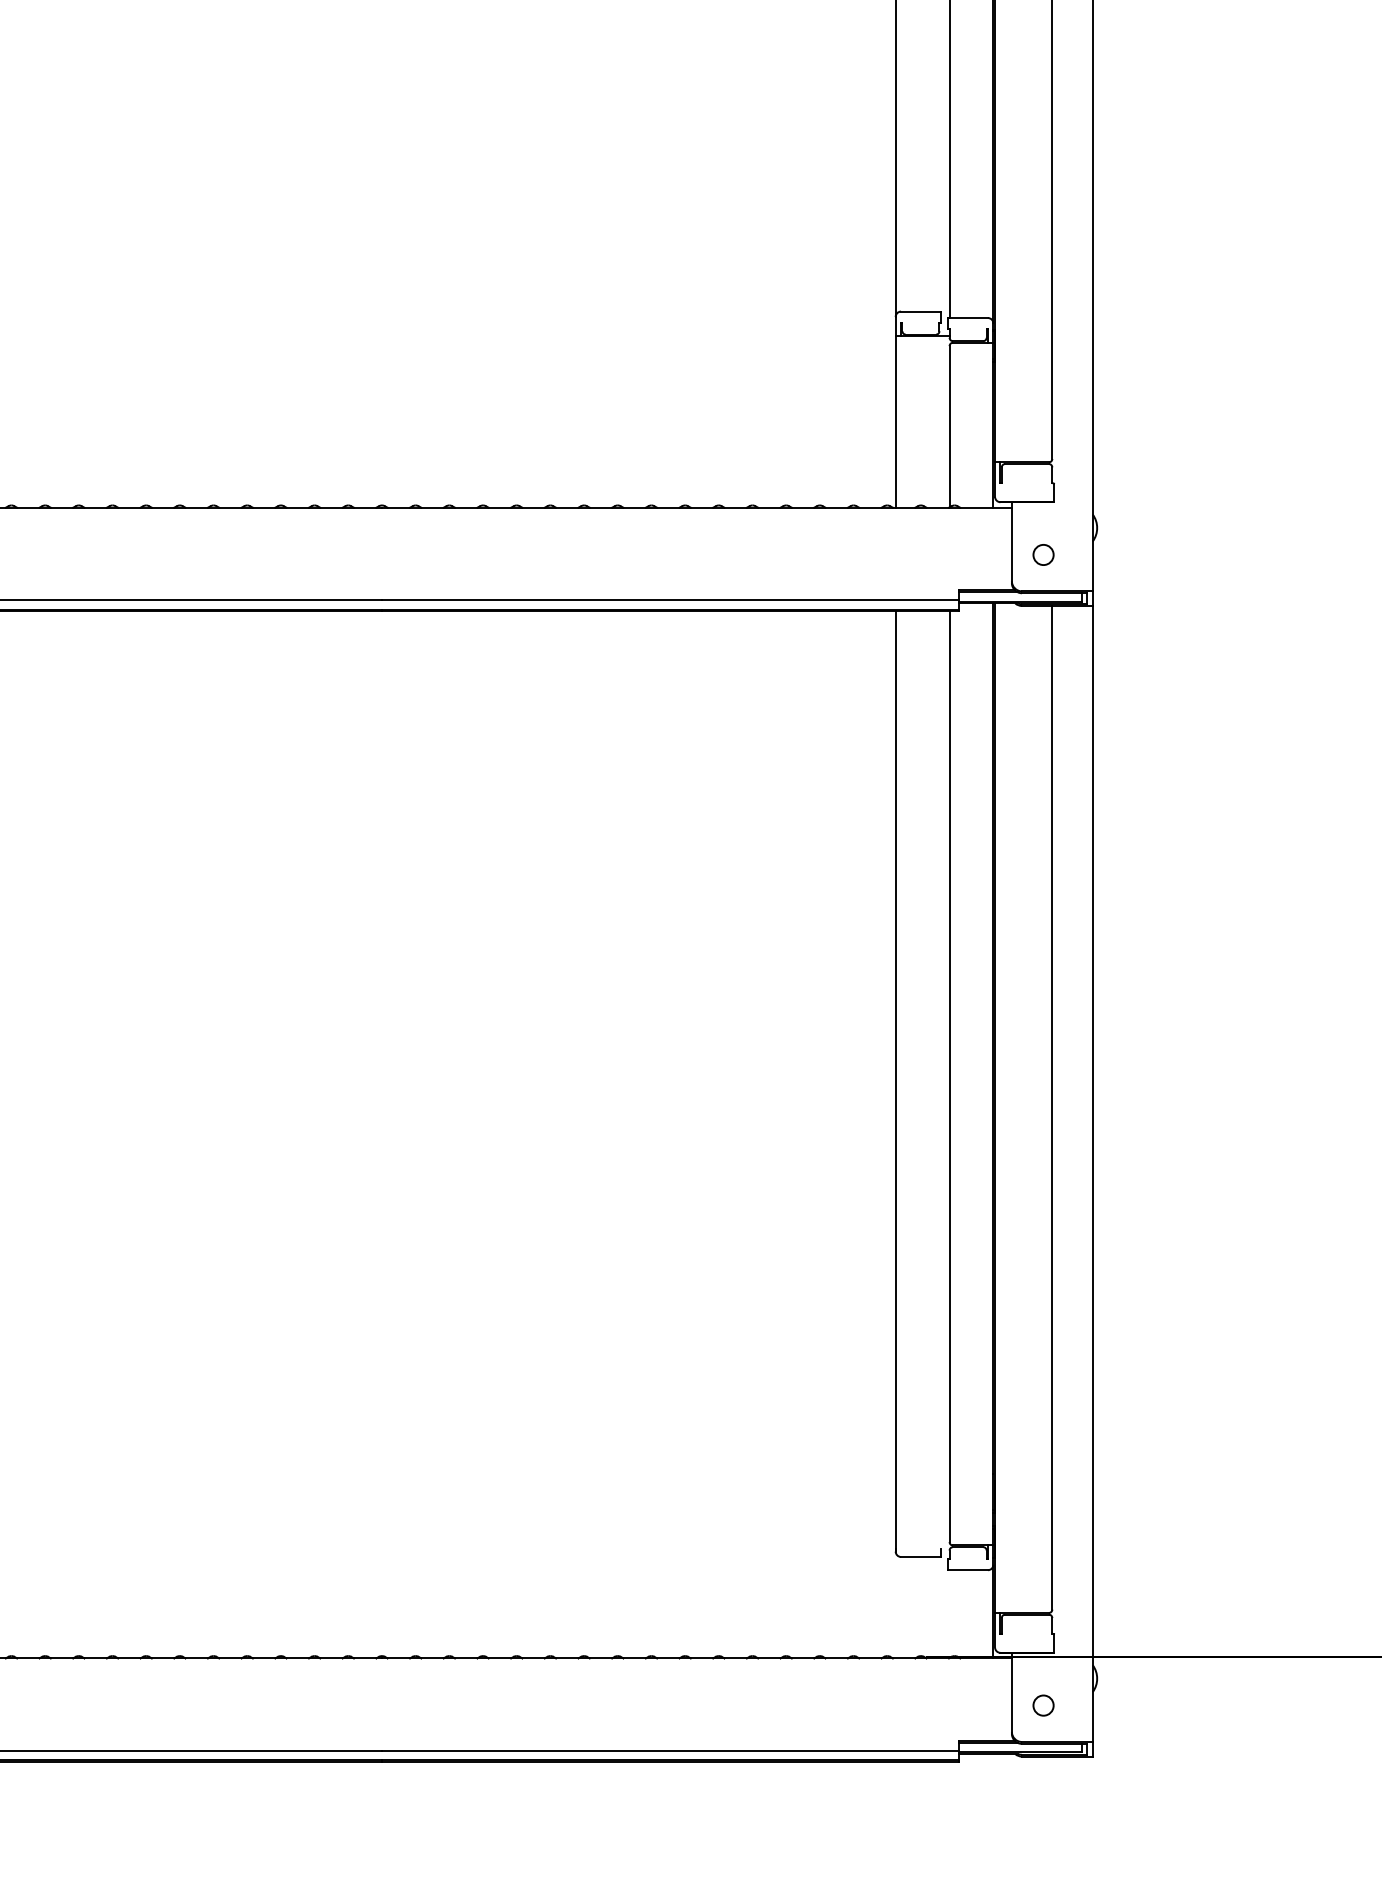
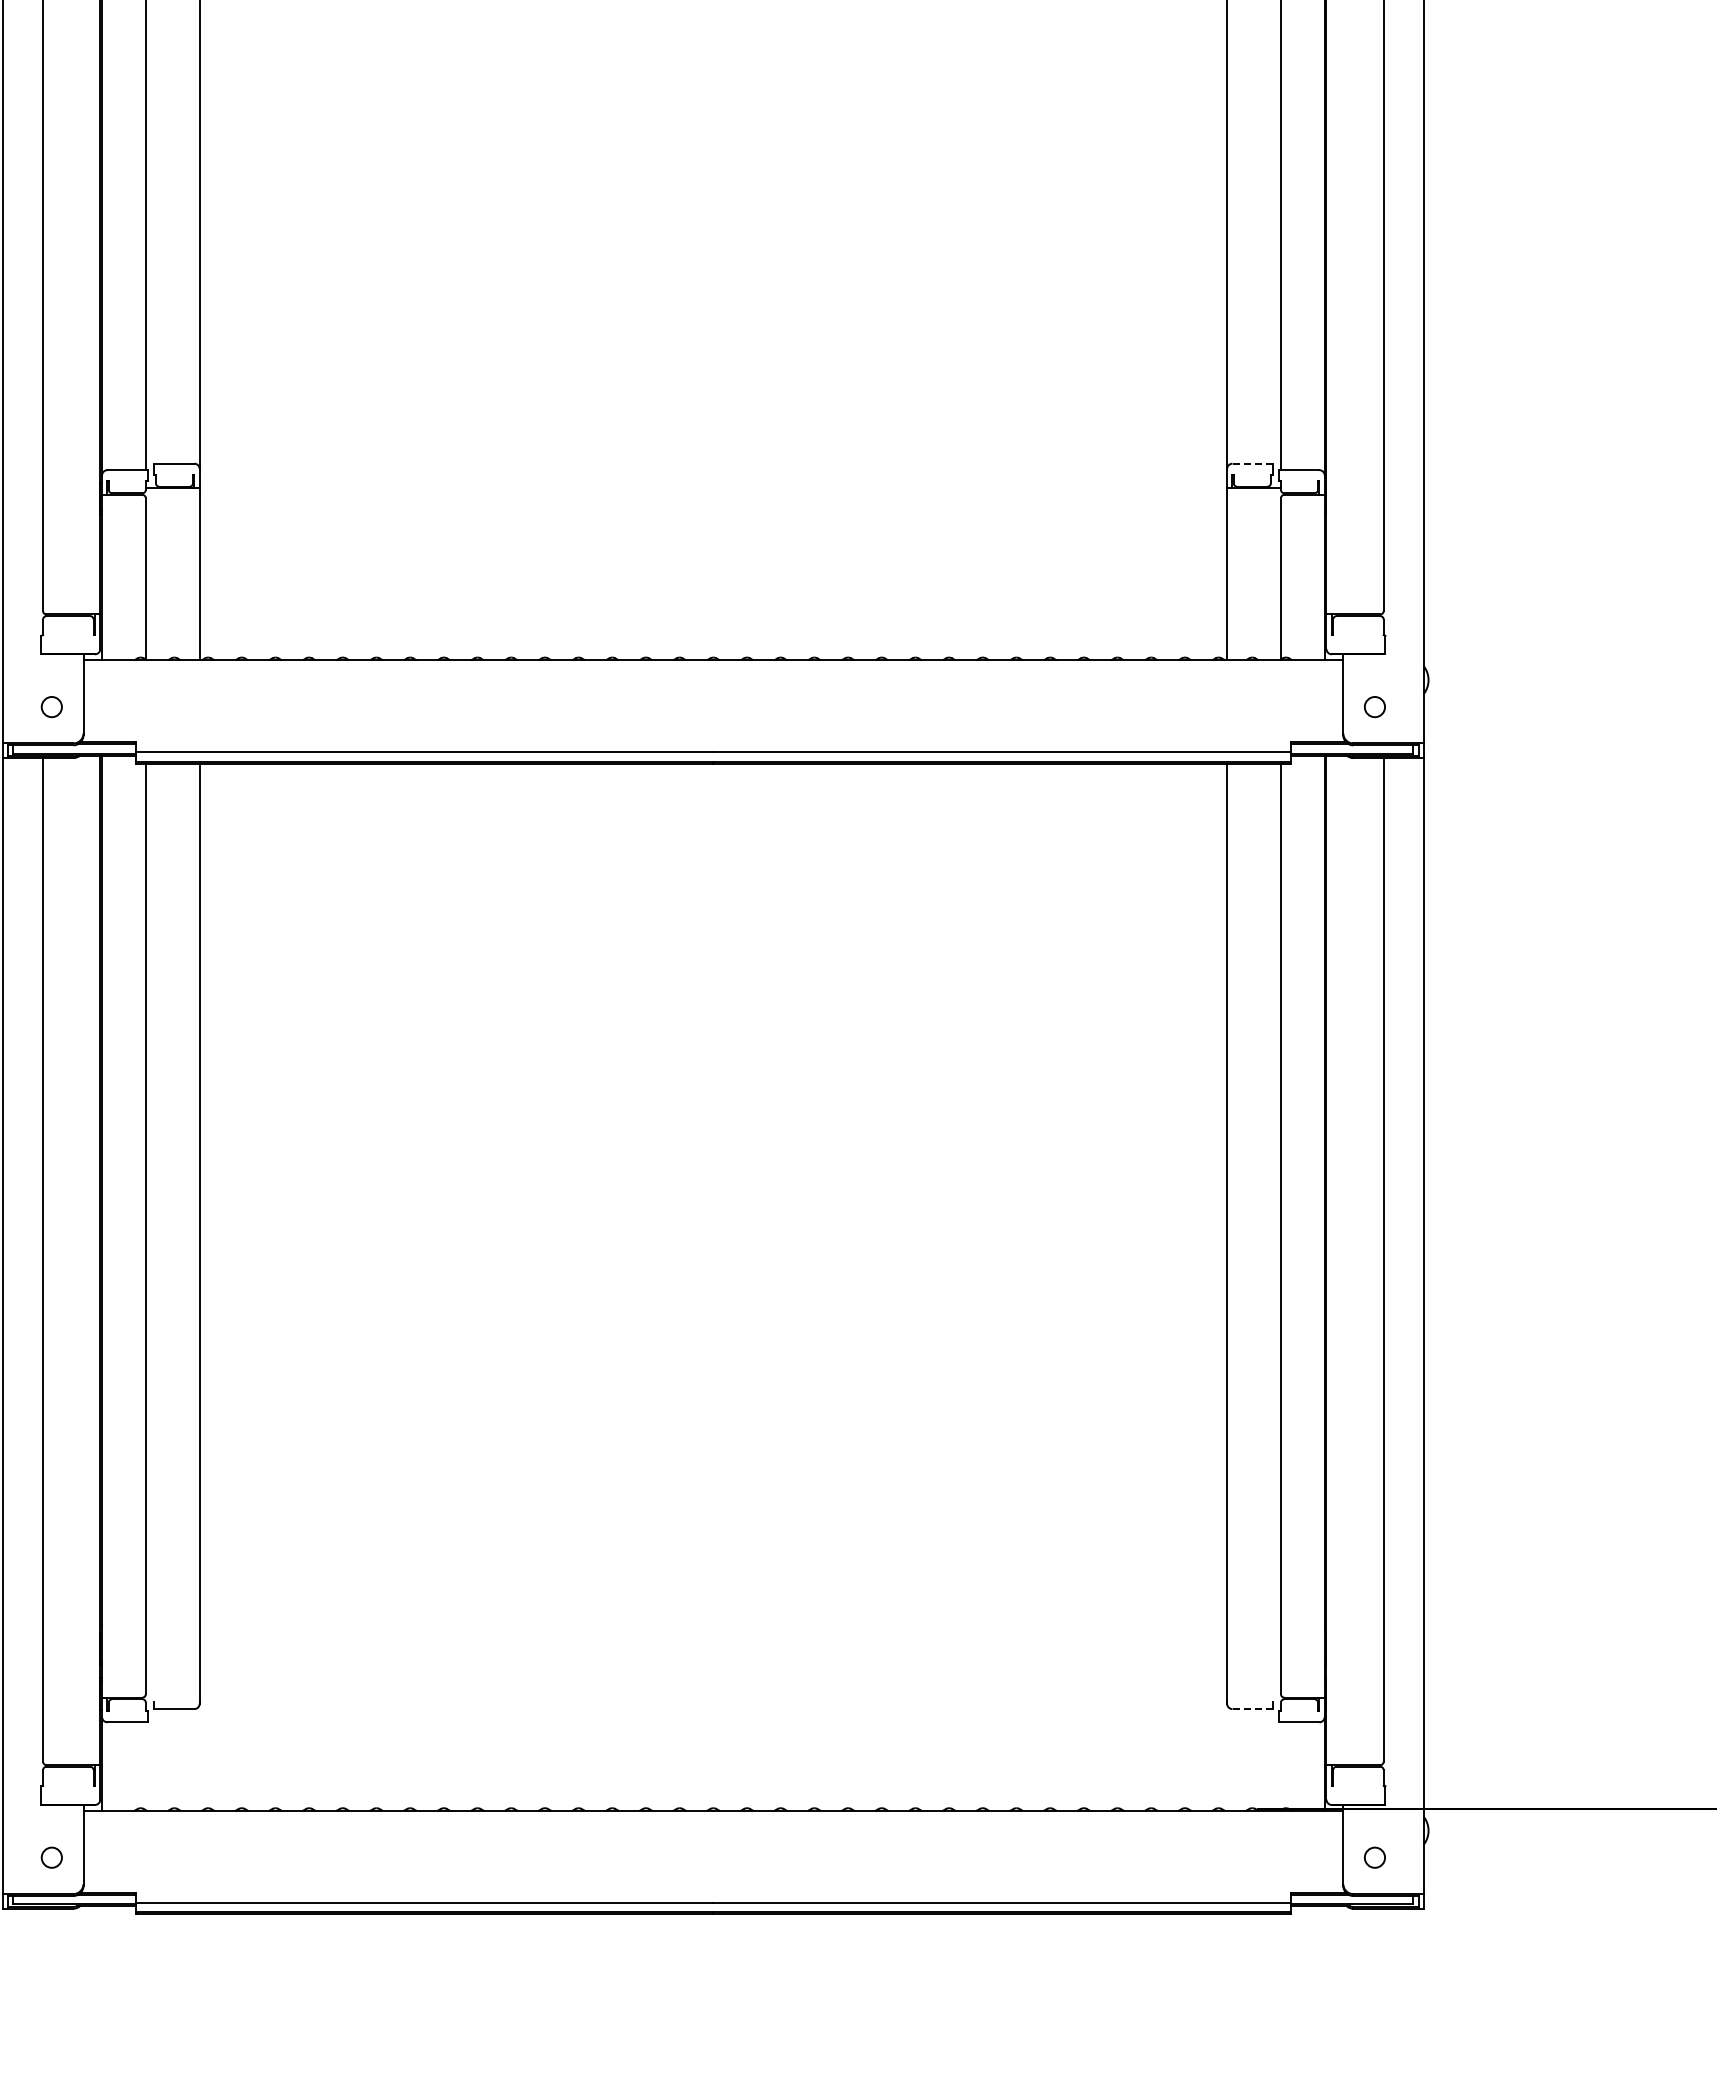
line: (921, 311) -> (1252, 463), solid -> dashed
line: (921, 1557) -> (1252, 1709), solid -> dashed

